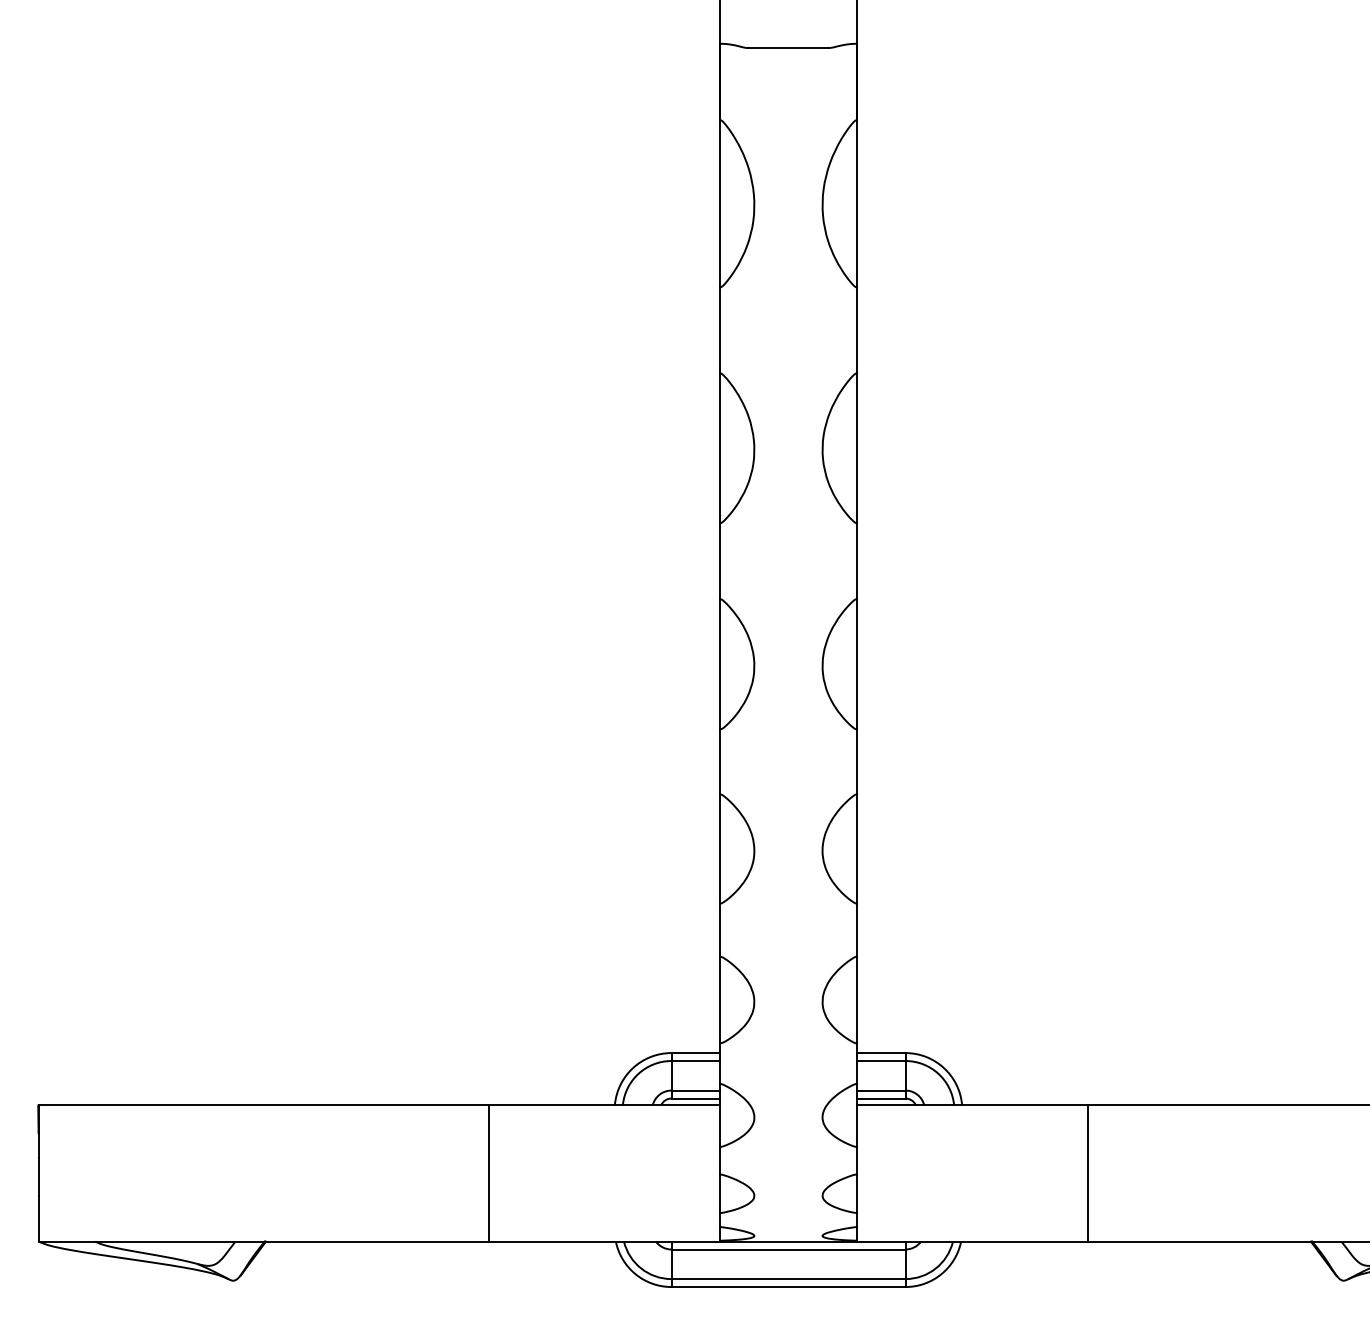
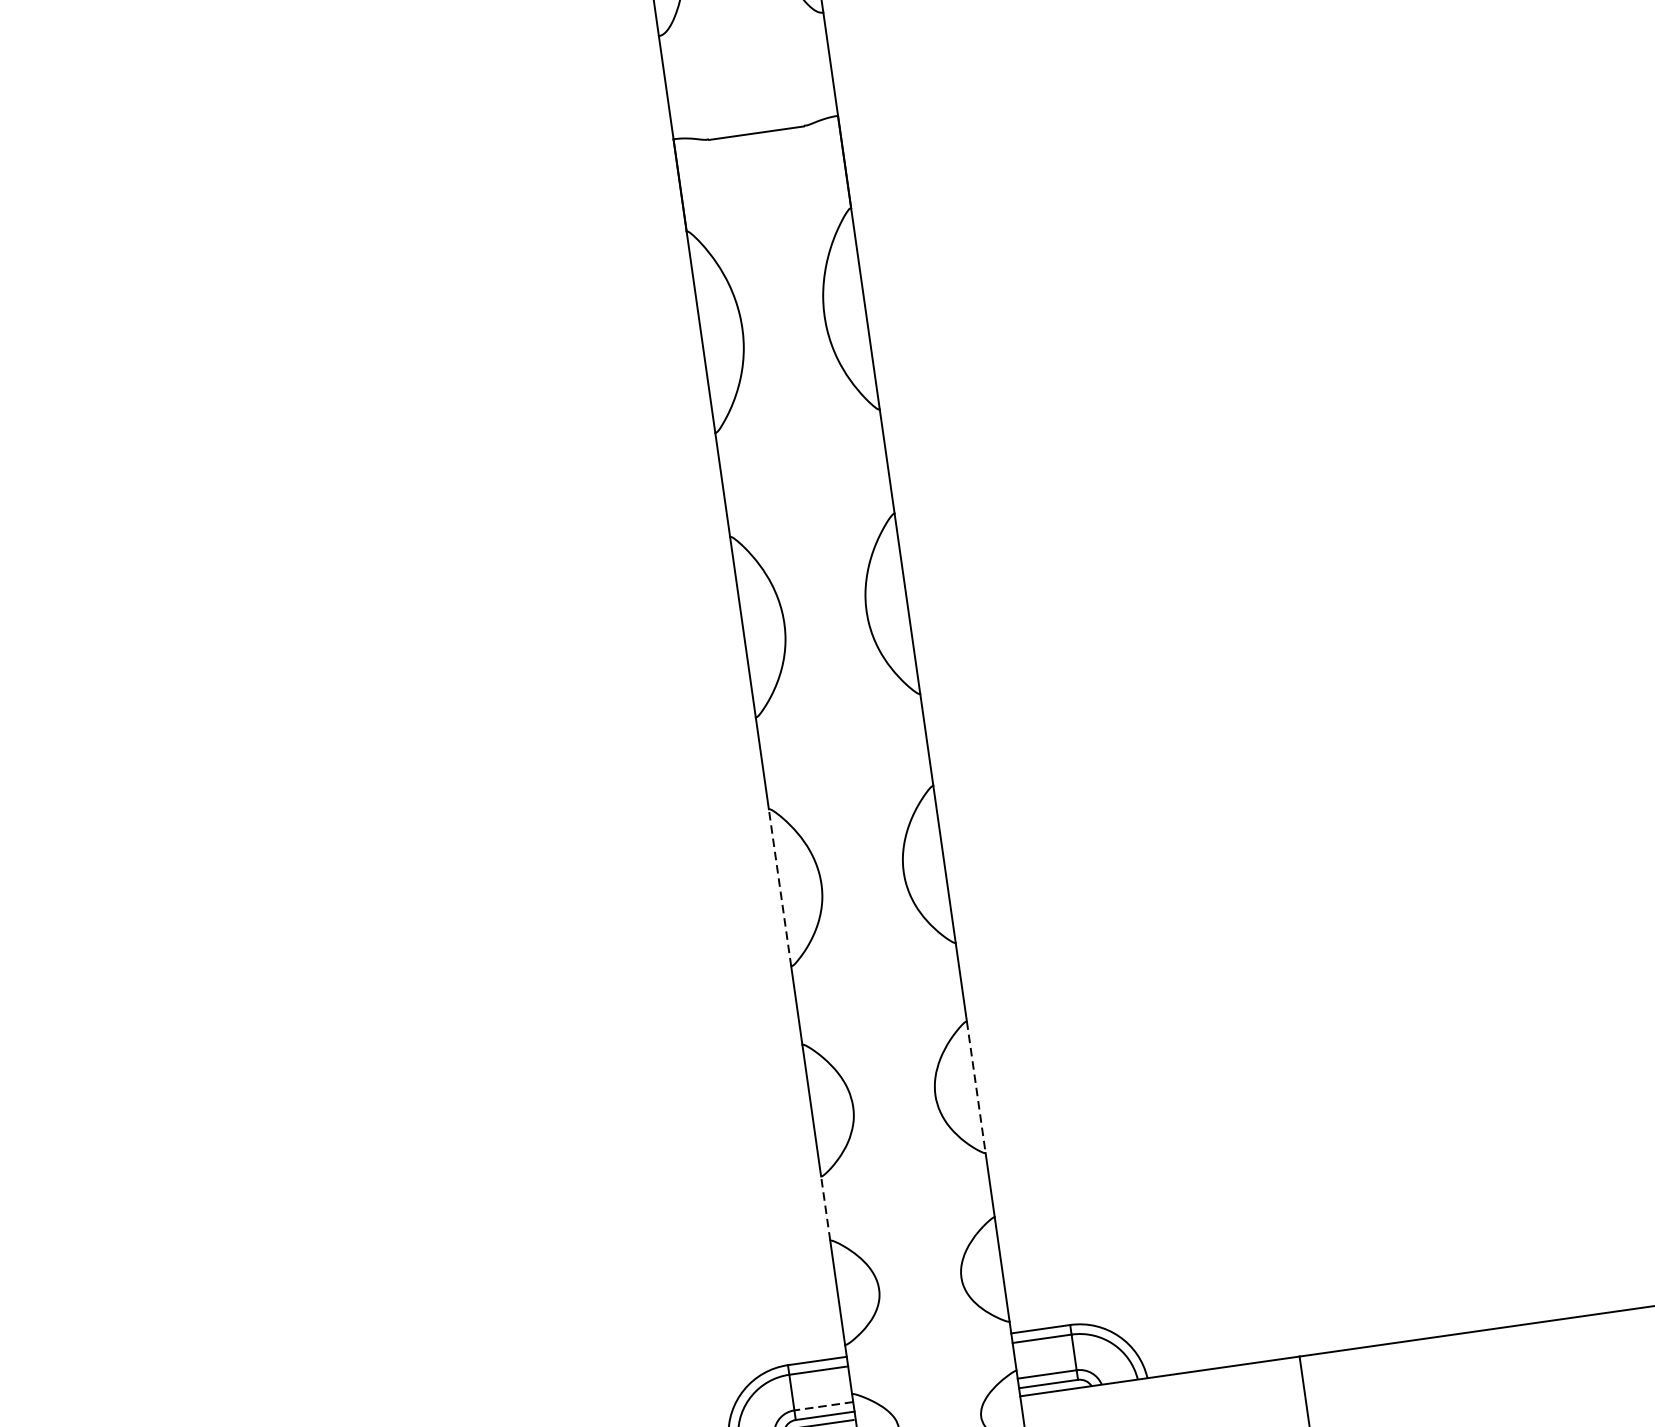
line: (720, 663) -> (780, 886), solid -> dashed
line: (856, 848) -> (976, 1086), solid -> dashed
line: (720, 930) -> (826, 1208), solid -> dashed
line: (695, 1090) -> (823, 1406), solid -> dashed

